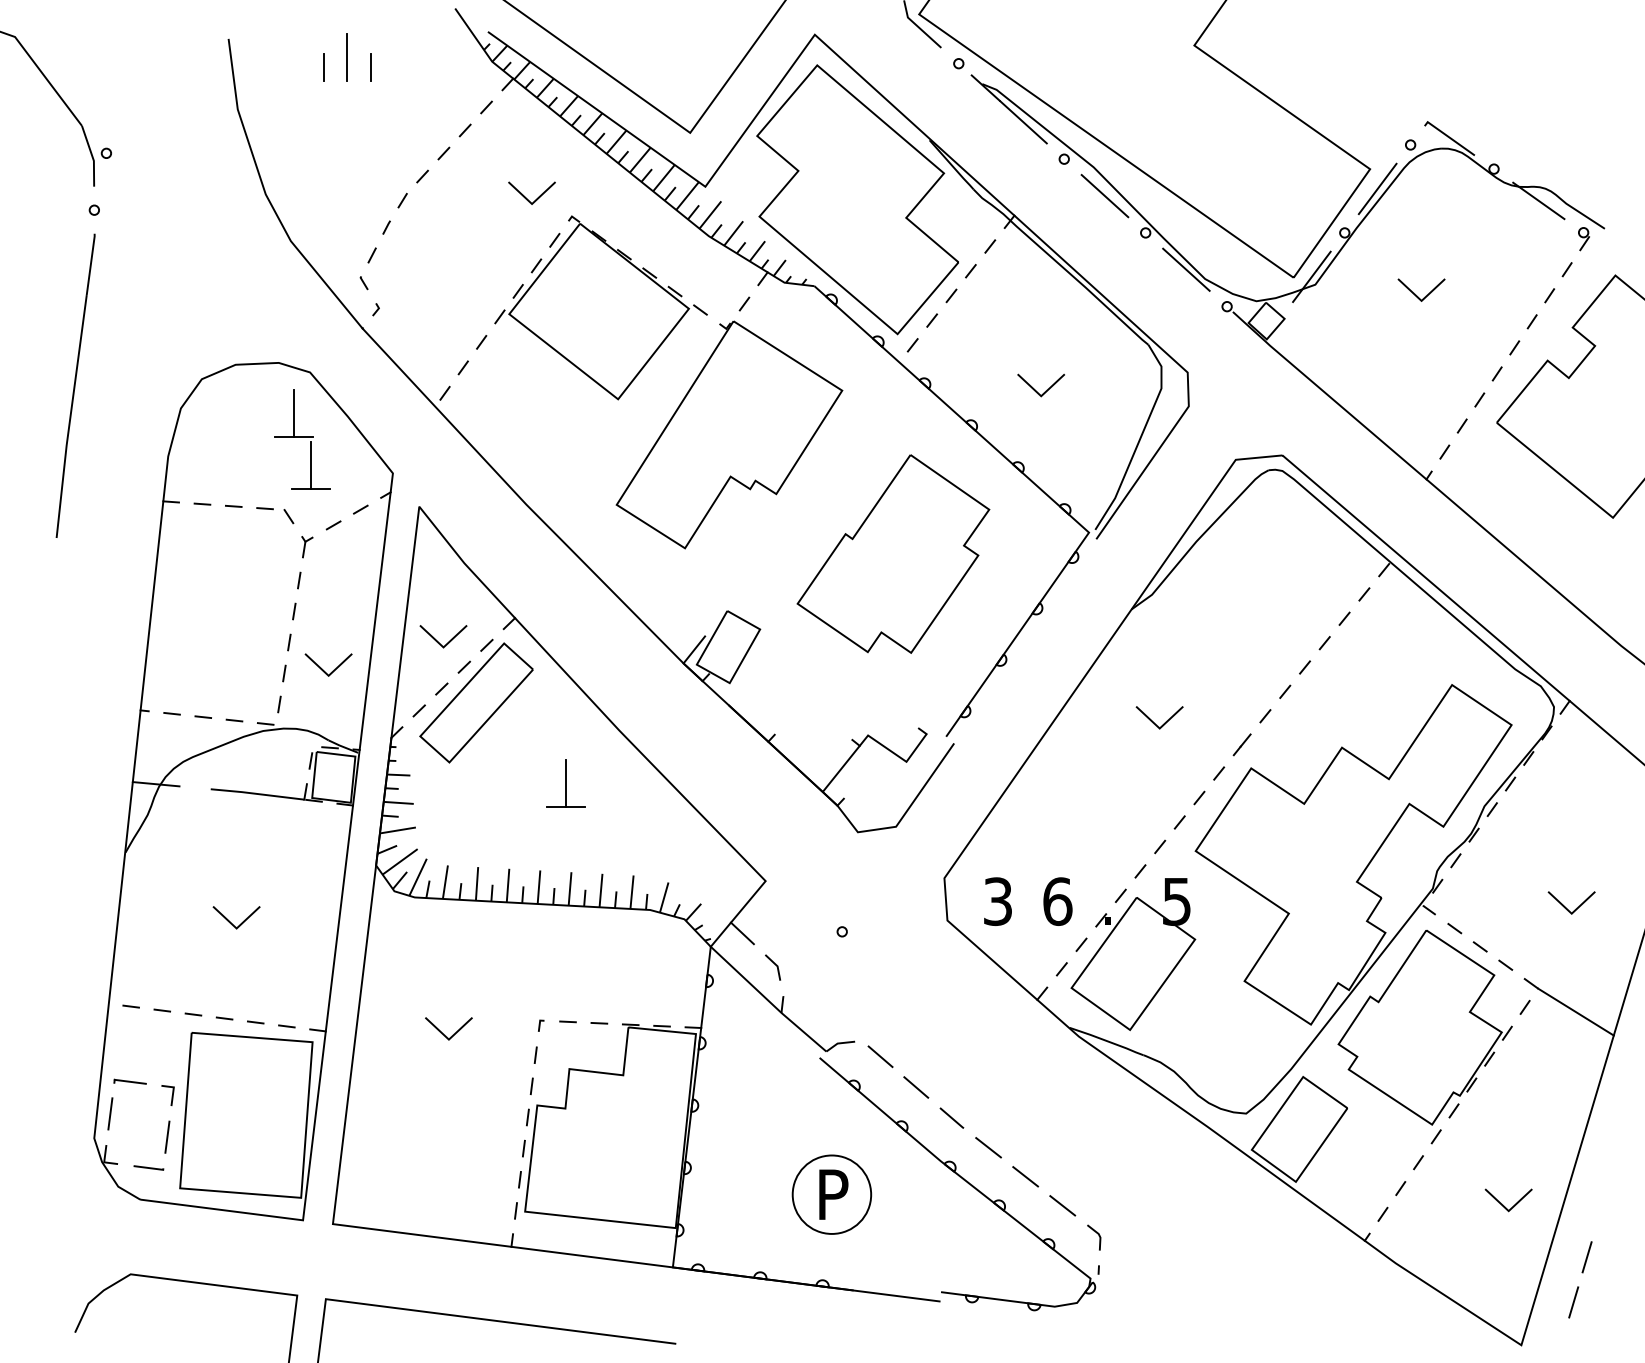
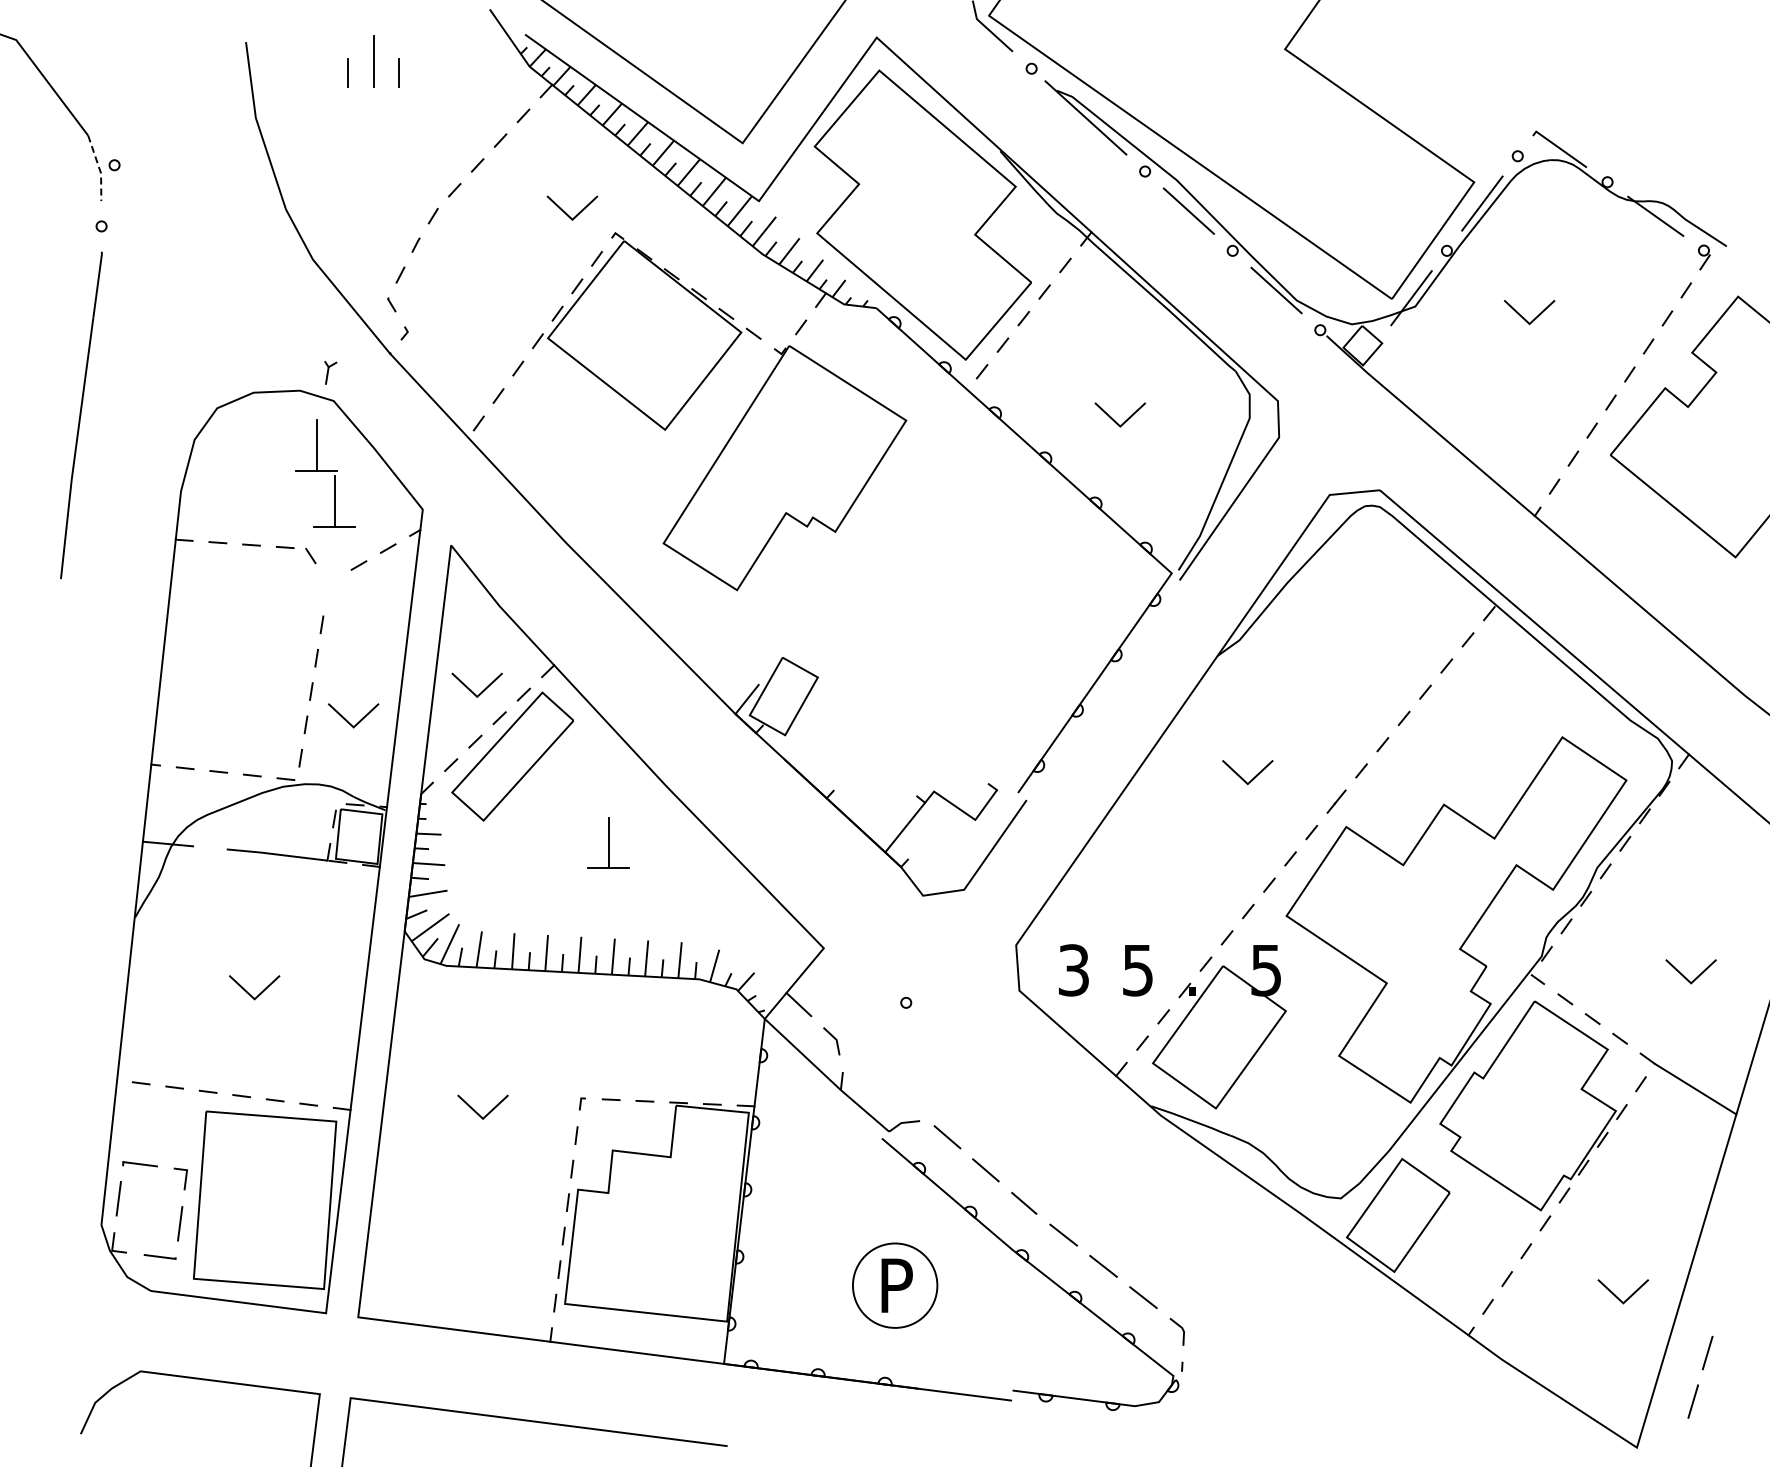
line: (92, 156) -> (99, 168), solid -> dashed
part: (307, 546) -> (330, 372), moved
part: (893, 554) -> (961, 596), removed
text: (1058, 901) -> (1138, 970), 6 -> 5

